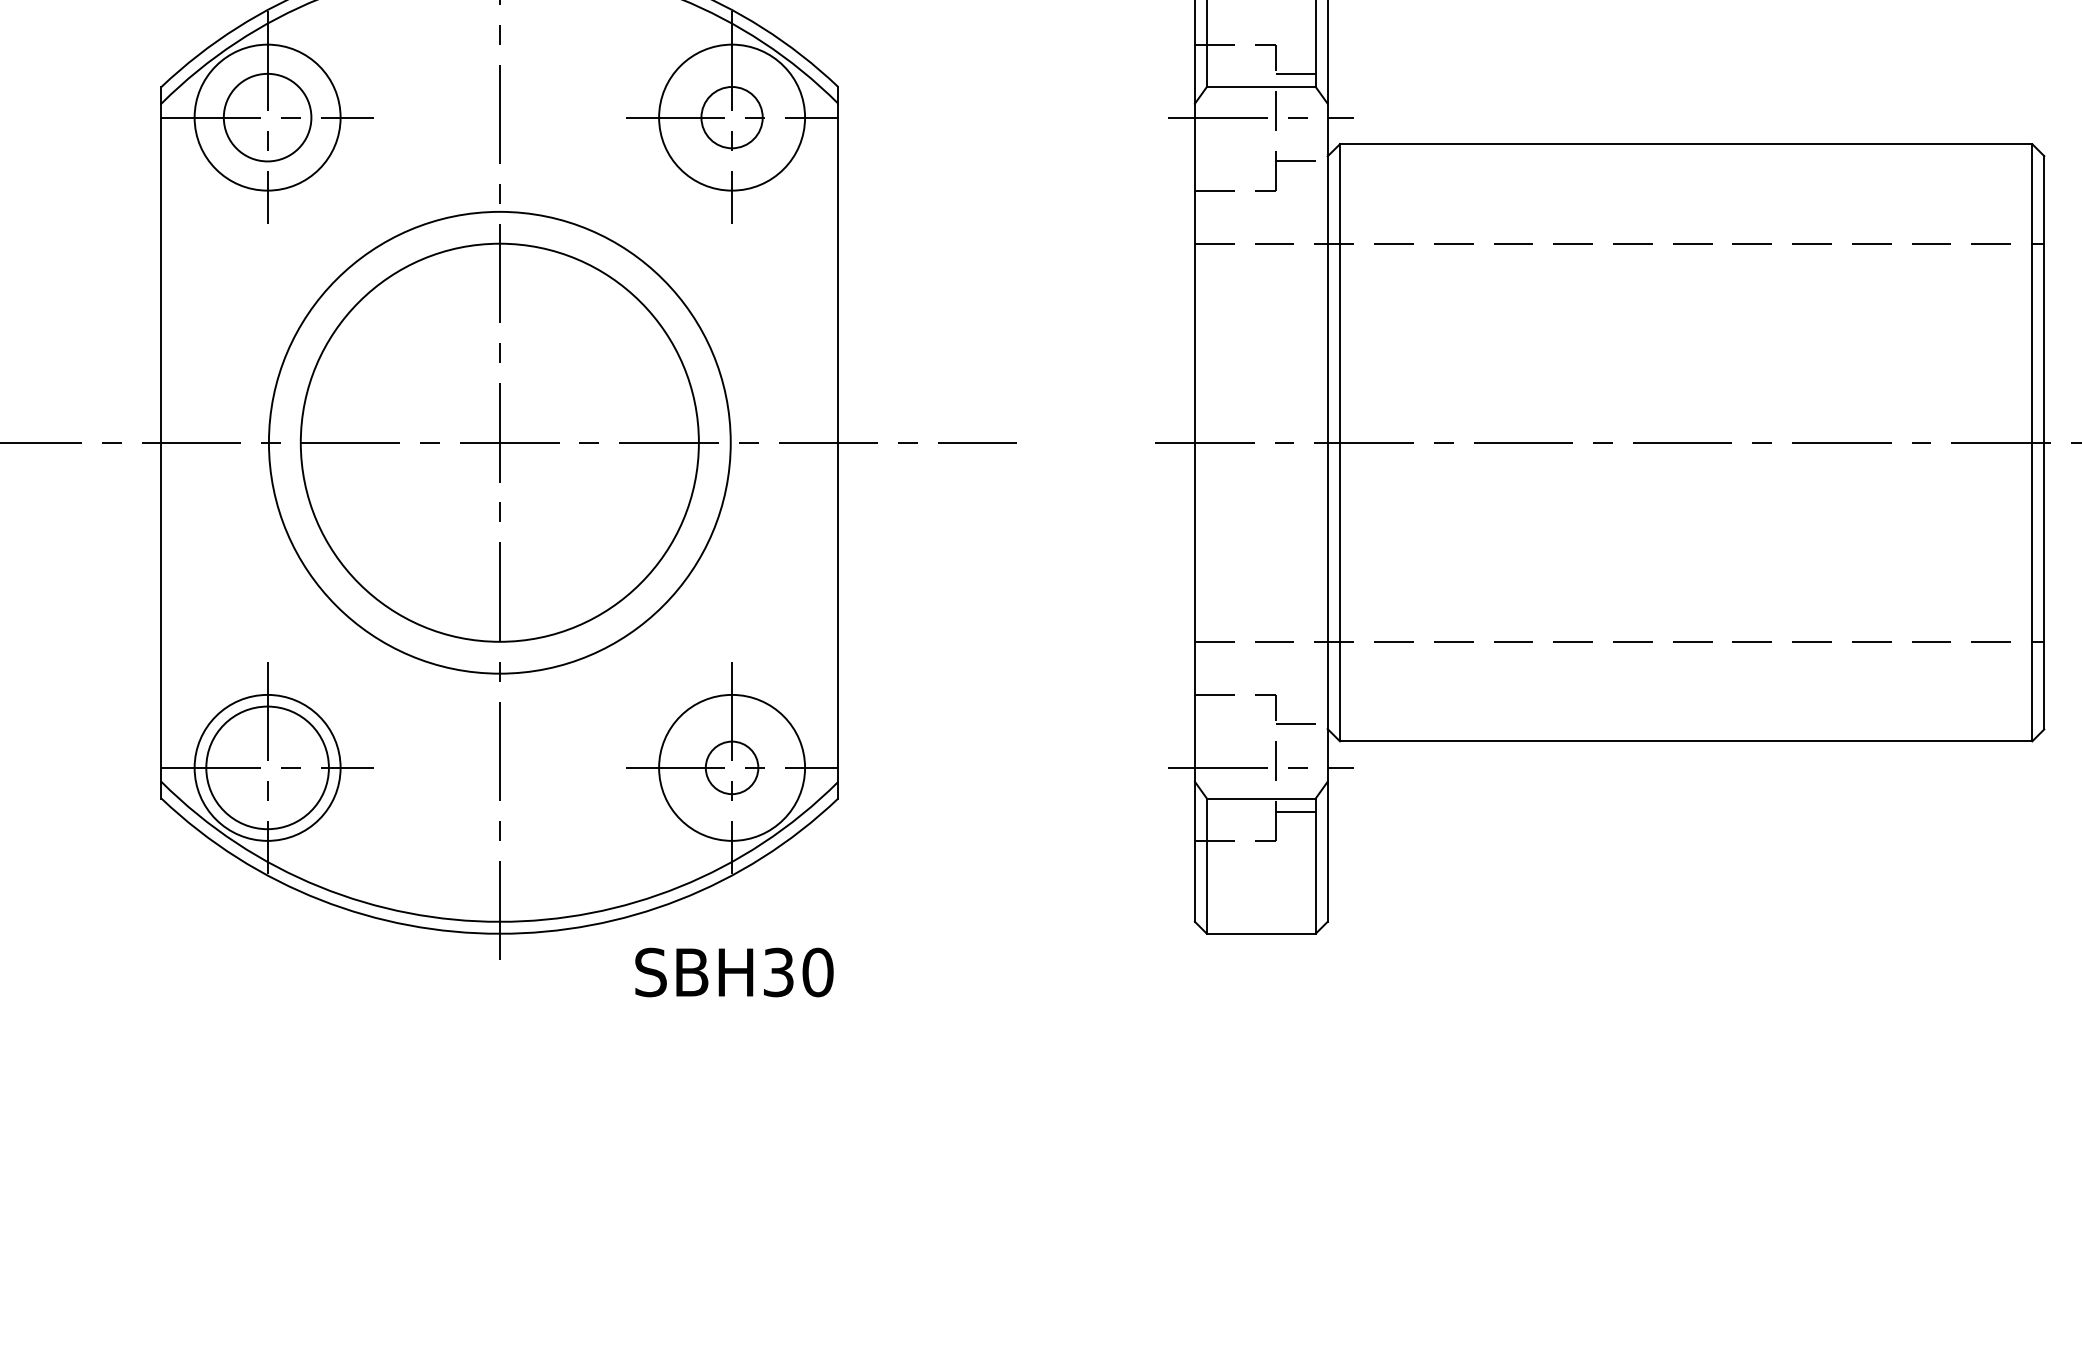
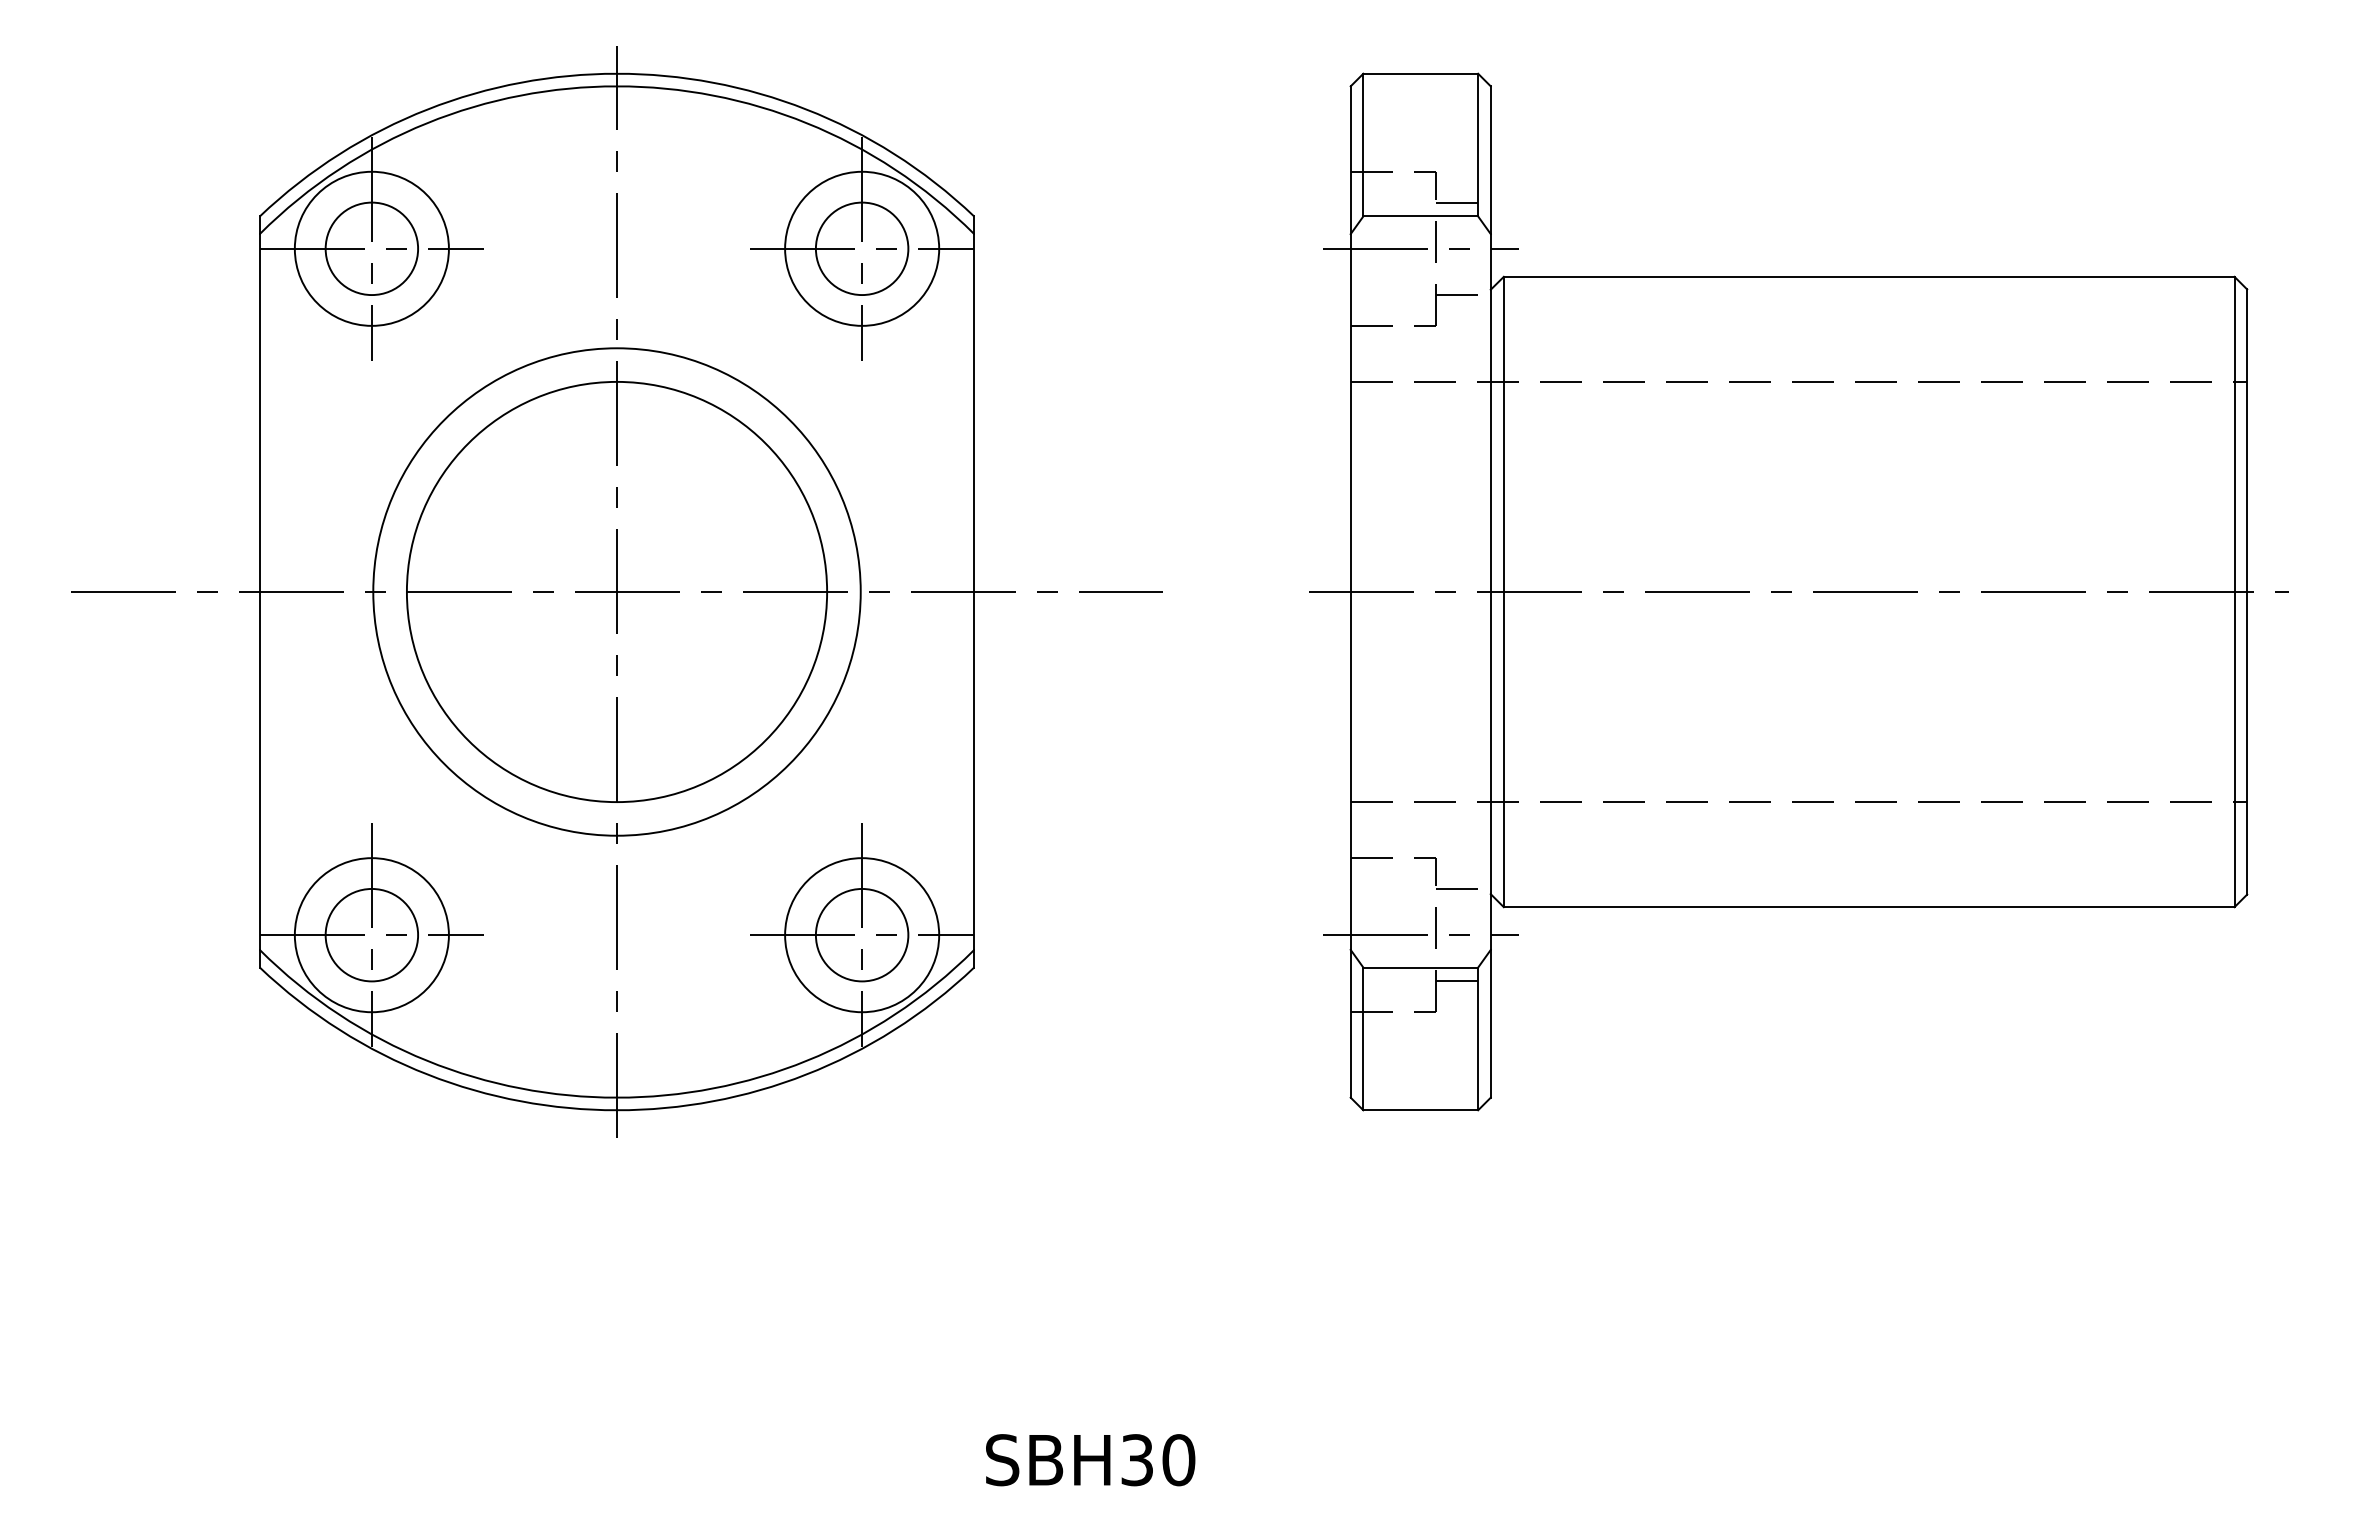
circle: (731, 117) -> (861, 248), size x1.43
circle: (267, 767) -> (371, 934), size x0.71
circle: (731, 767) -> (861, 934), size x1.67
text: (734, 972) -> (1090, 1460), moved

